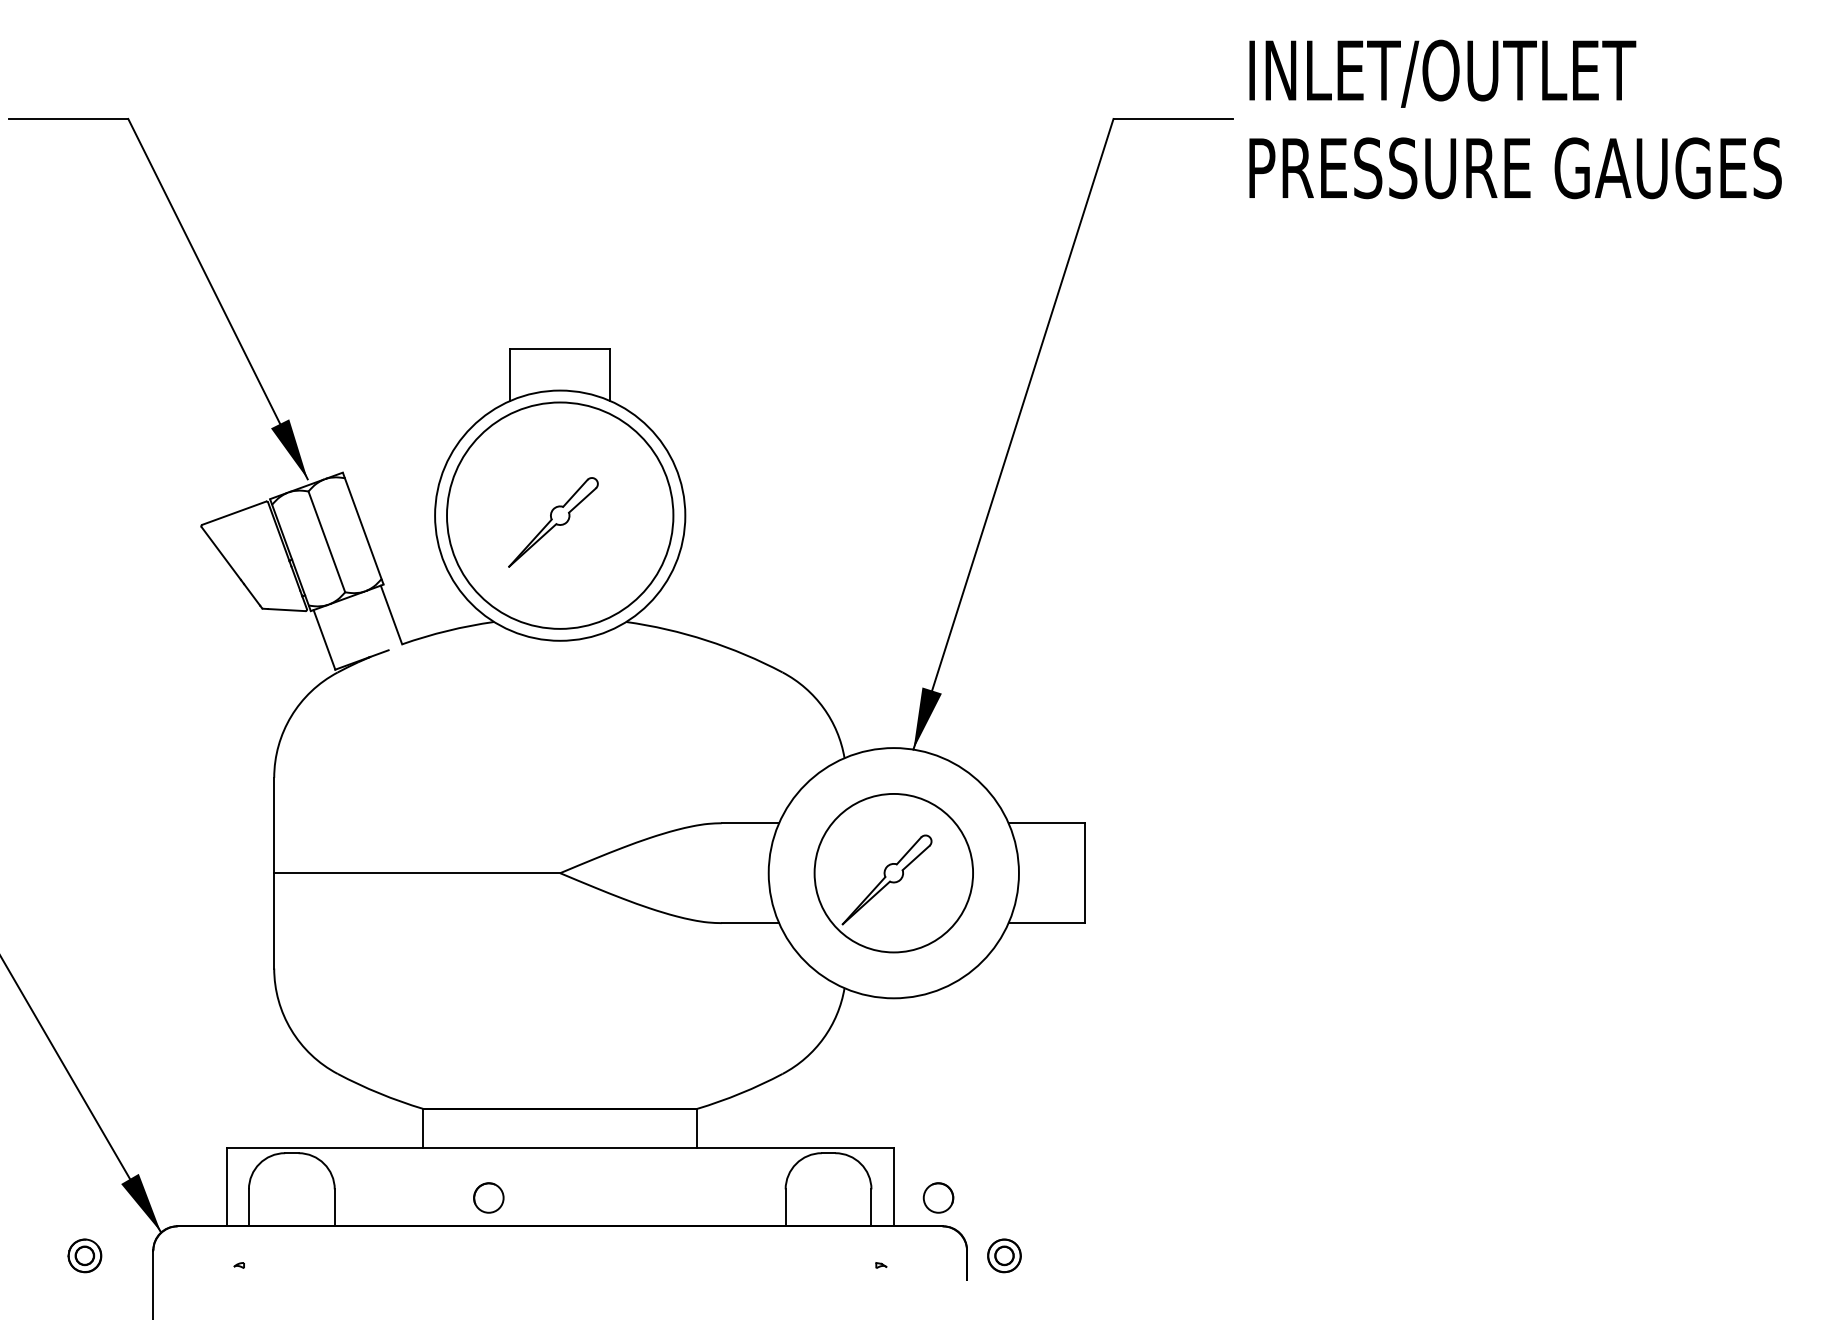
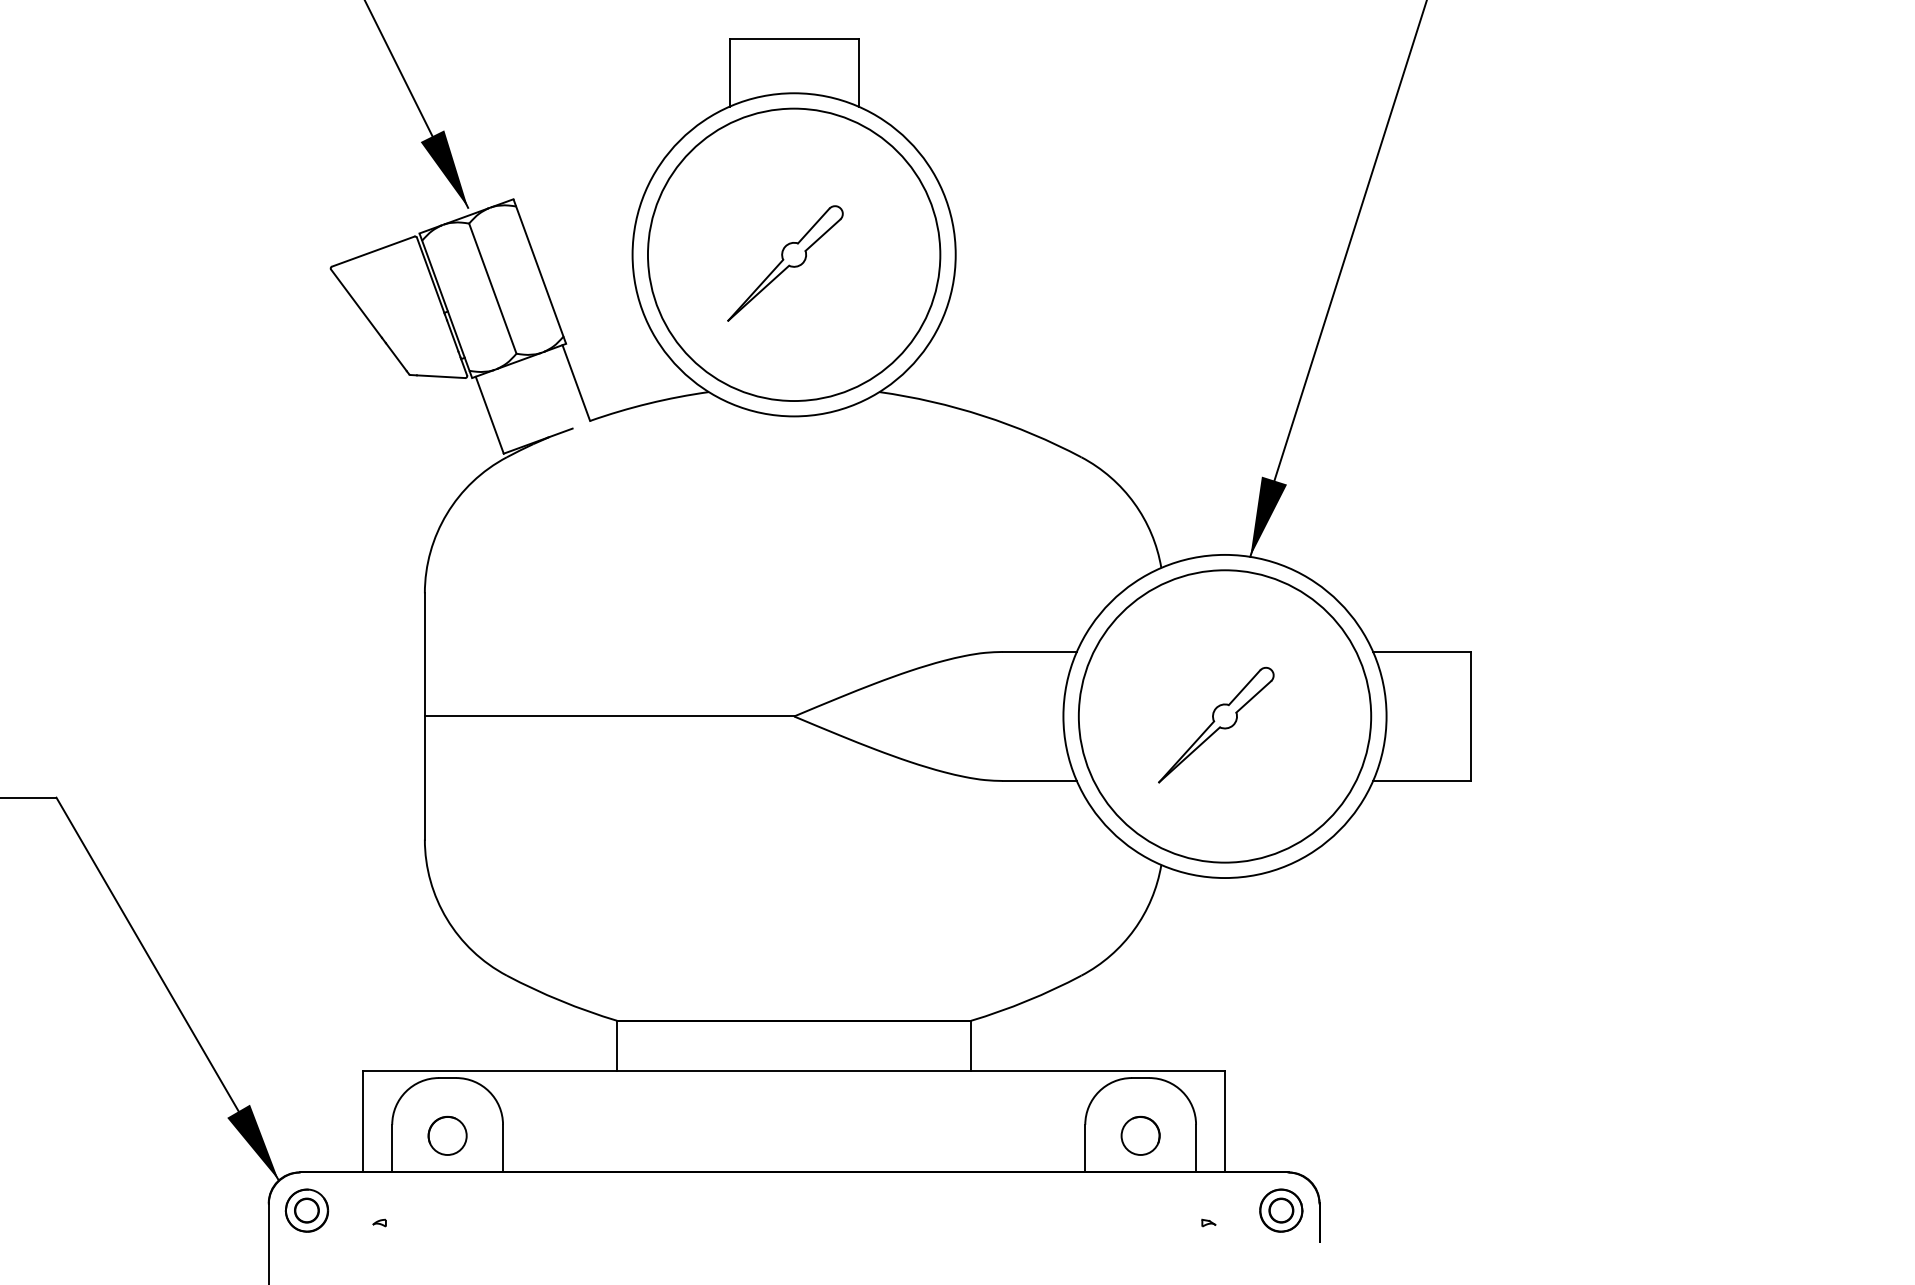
circle: (893, 872) -> (1224, 715), size x1.43
circle: (488, 1197) -> (447, 1135), moved
part: (938, 1197) -> (1140, 1135), moved
part: (84, 1255) -> (306, 1210), moved
part: (1004, 1255) -> (1281, 1210), moved

